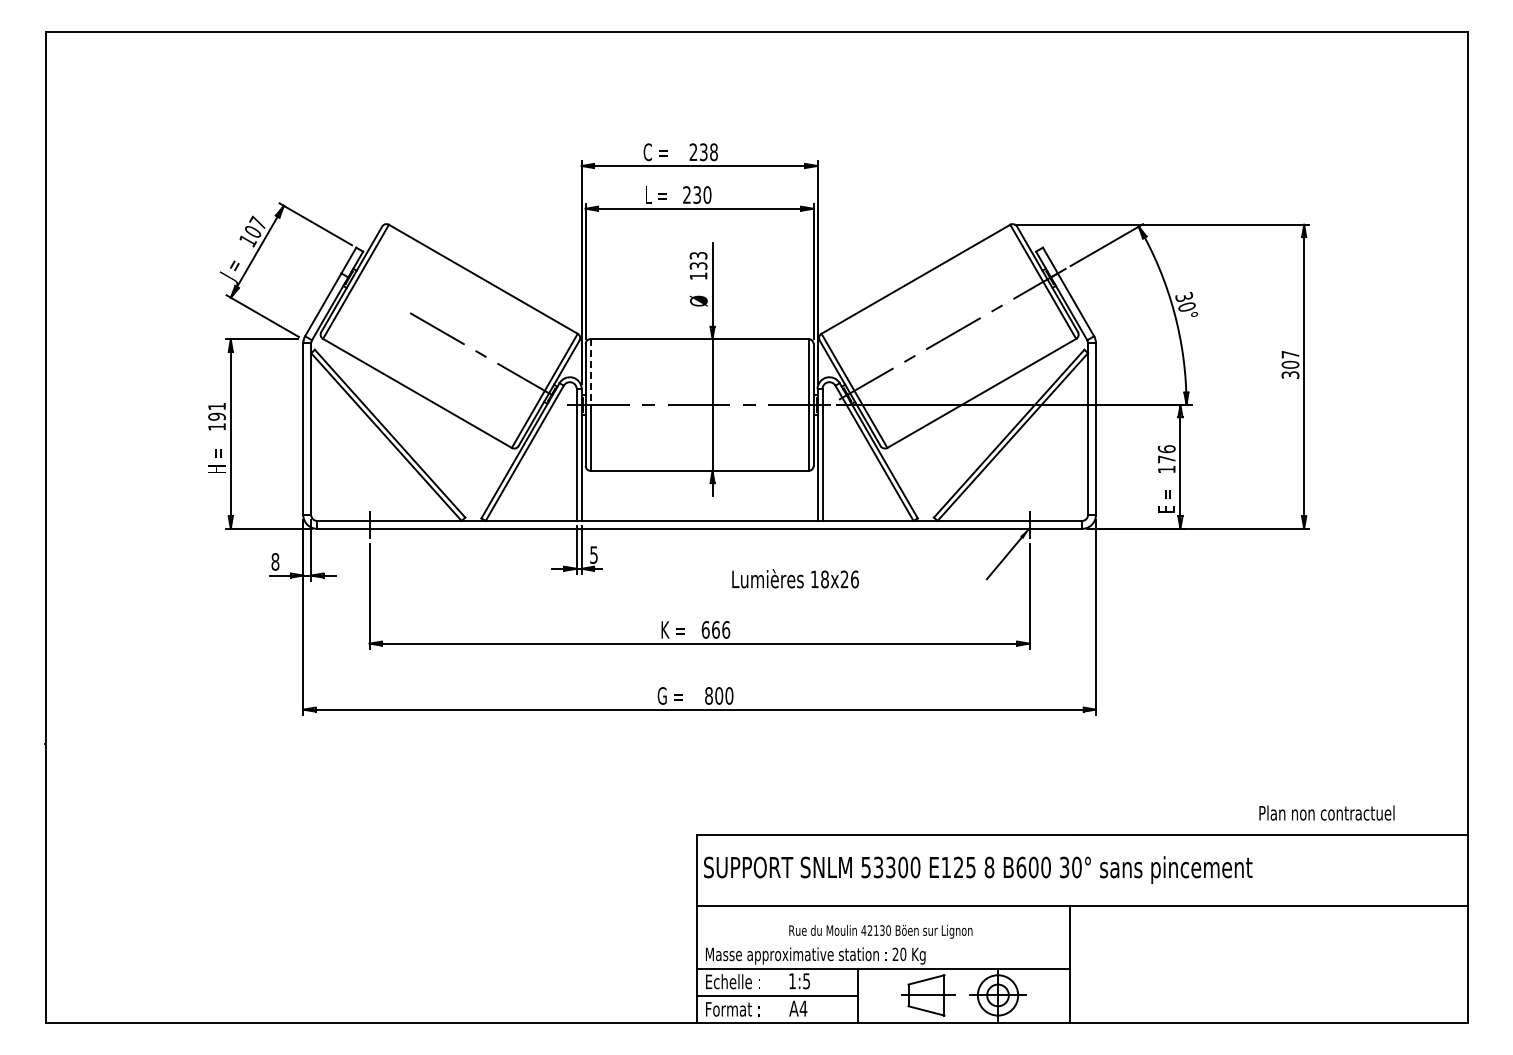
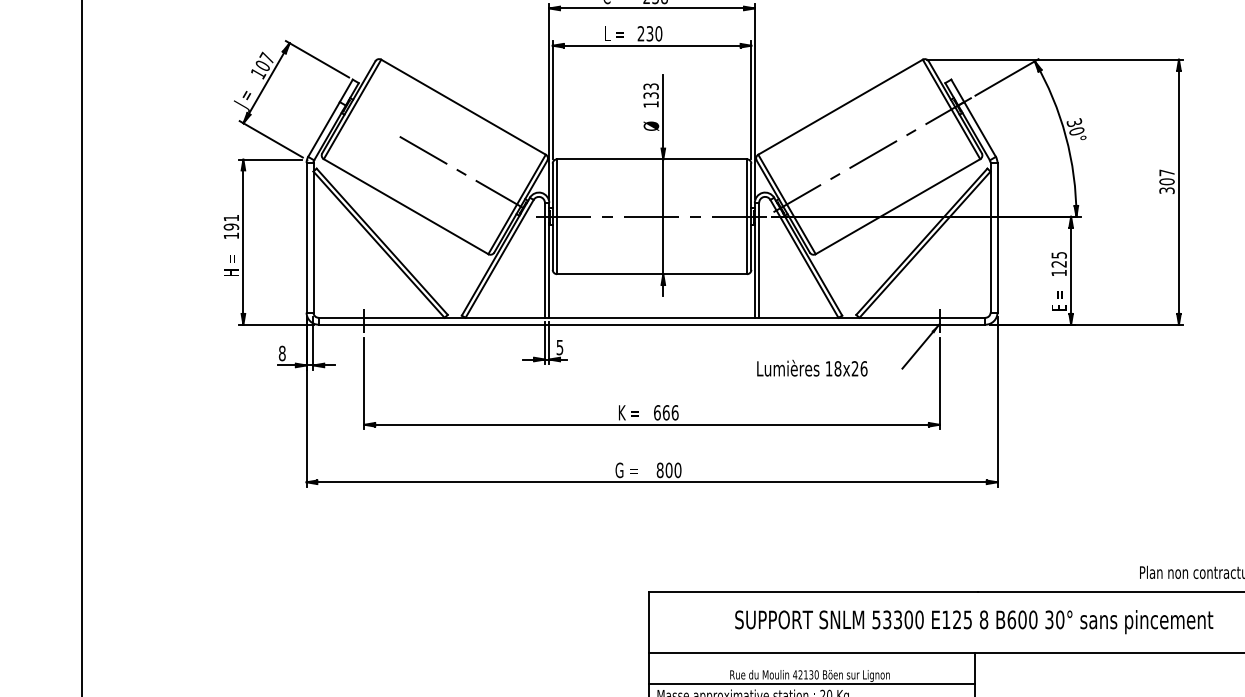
line: (590, 372) -> (556, 188), dashed -> solid
text: (1166, 454) -> (1058, 259), 176 -> 125
text: (795, 578) -> (812, 367), moved
text: (978, 869) -> (974, 621), moved
line: (882, 941) -> (811, 684), added

